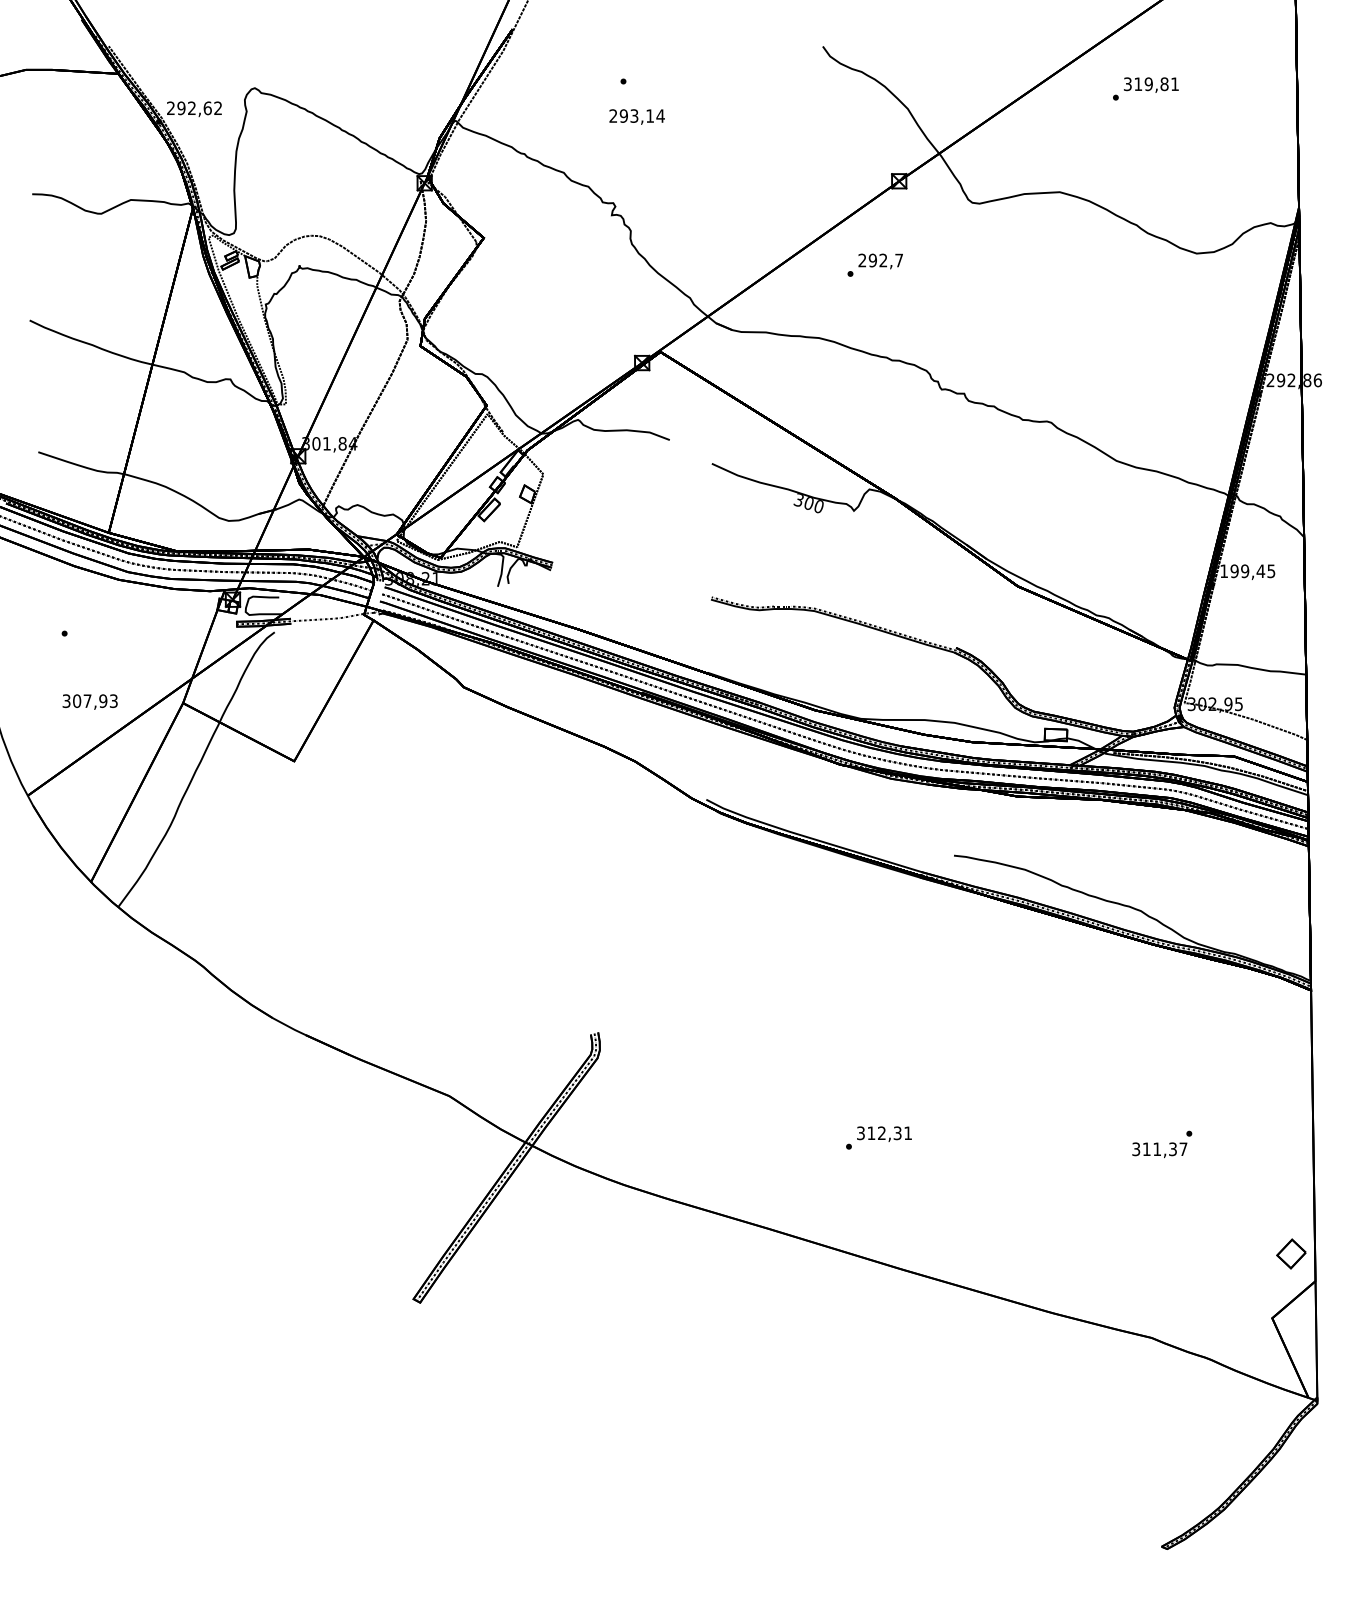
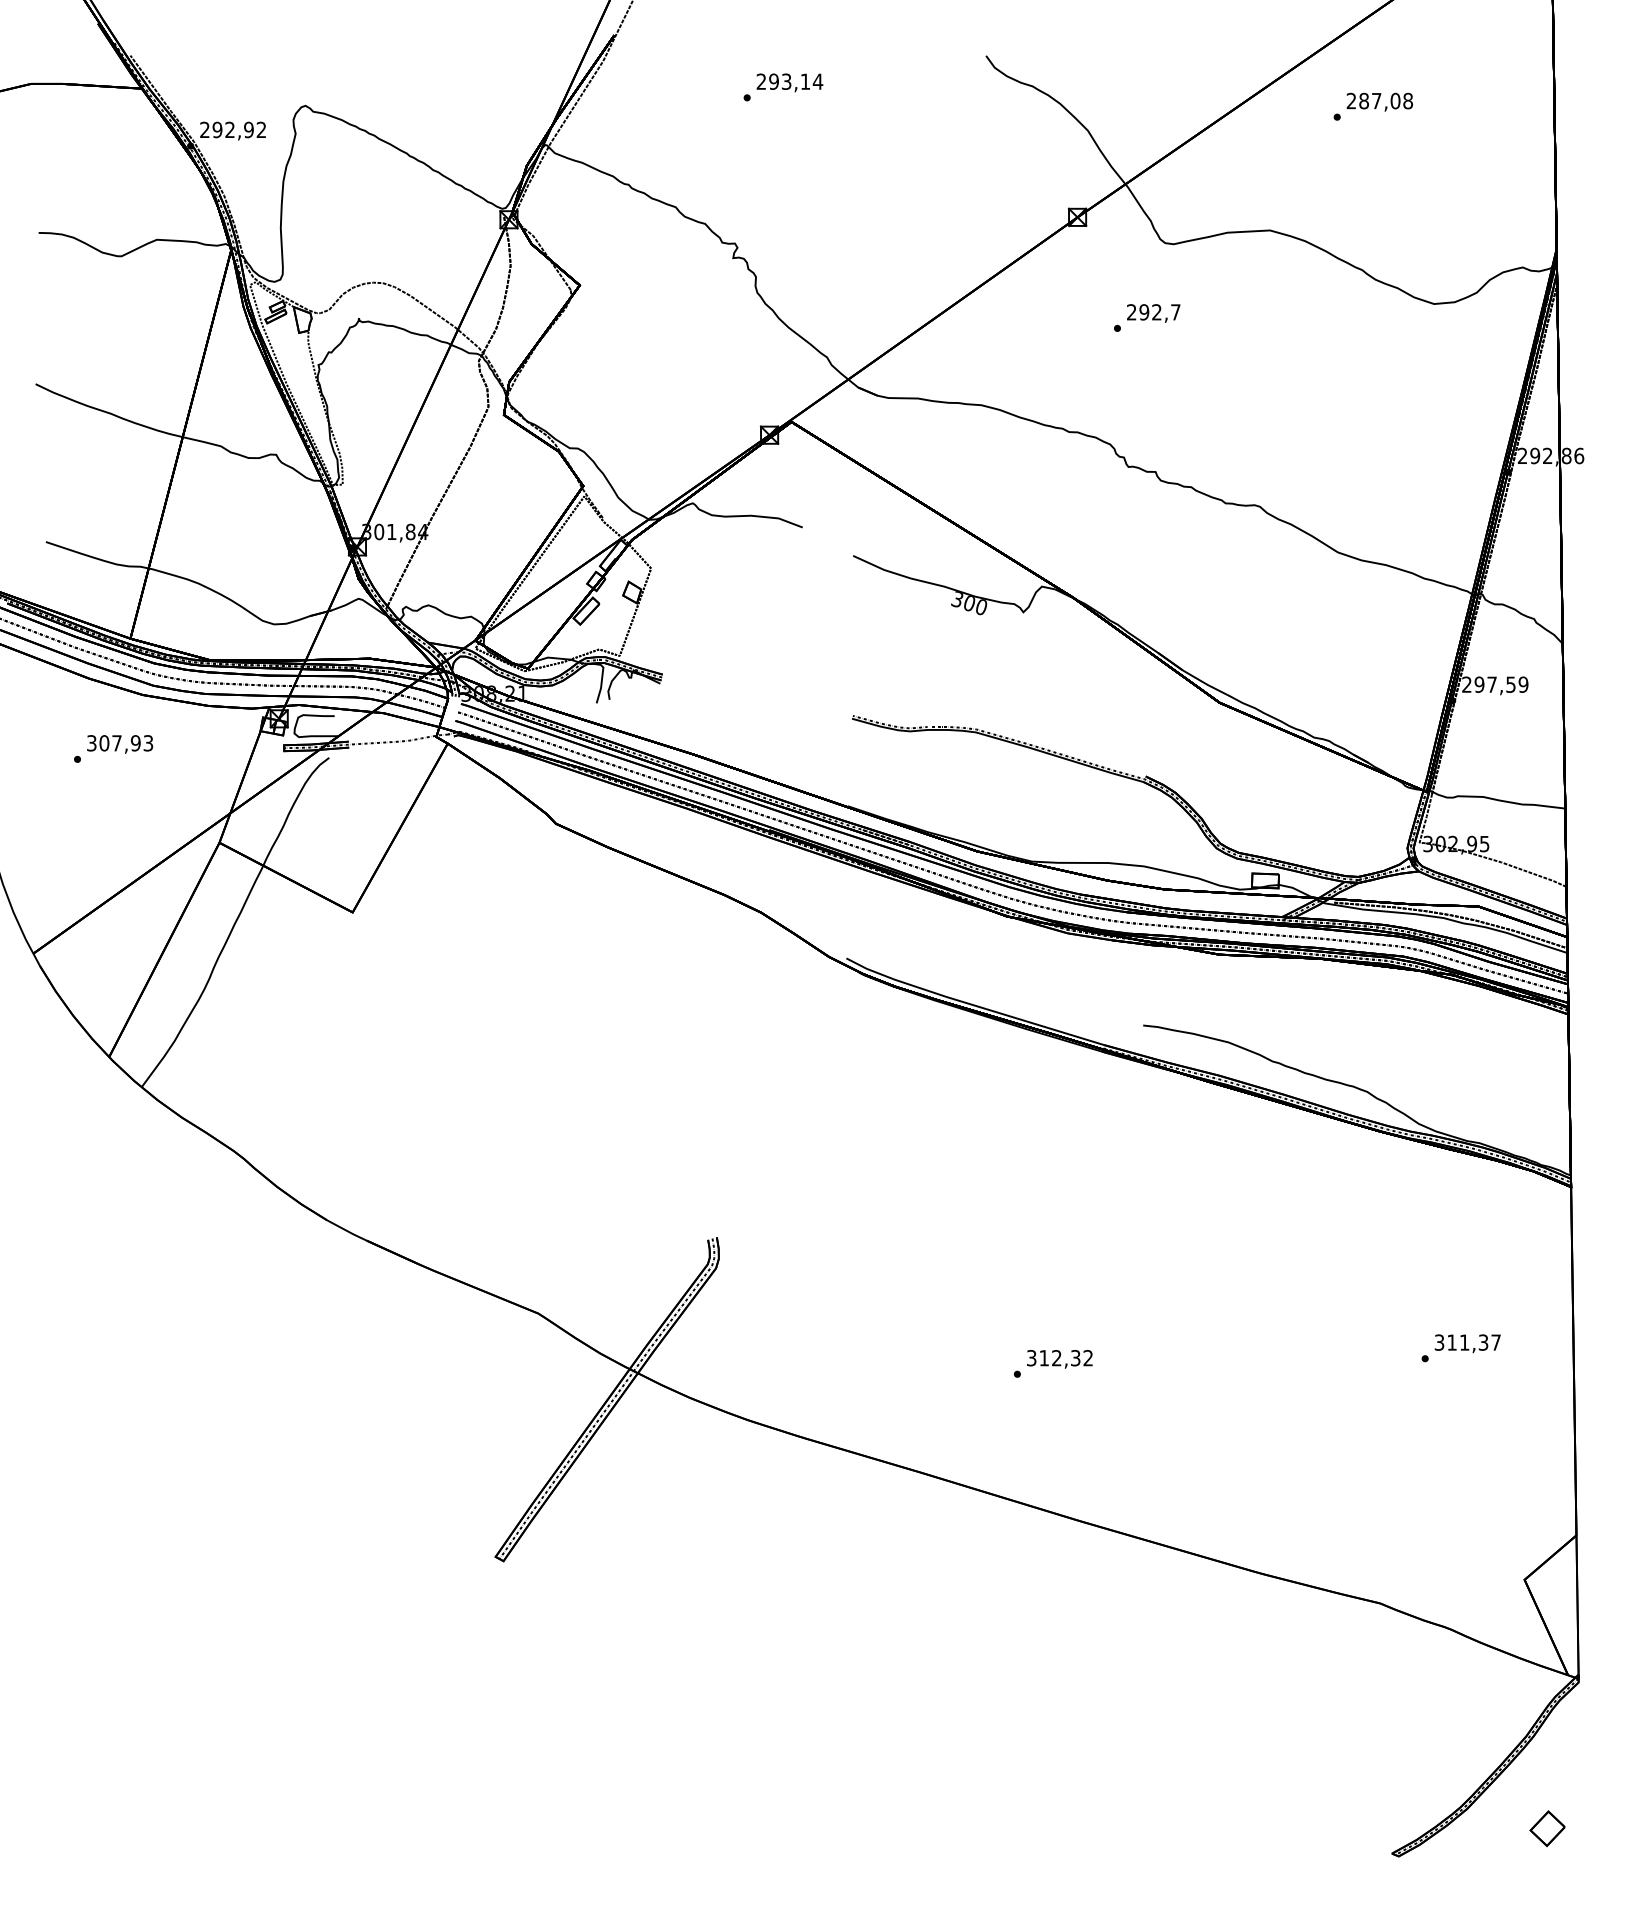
text: (1151, 84) -> (1379, 101), 319,81 -> 287,08
text: (207, 108) -> (248, 130), 292,62 -> 292,92
text: (636, 116) -> (789, 82), moved
text: (874, 264) -> (1146, 317), moved
text: (1247, 571) -> (1494, 684), 199,45 -> 297,59
text: (89, 701) -> (119, 743), moved
text: (907, 1132) -> (1087, 1357), 312,31 -> 312,32
text: (1159, 1150) -> (1467, 1344), moved
part: (1291, 1253) -> (1547, 1828), moved

